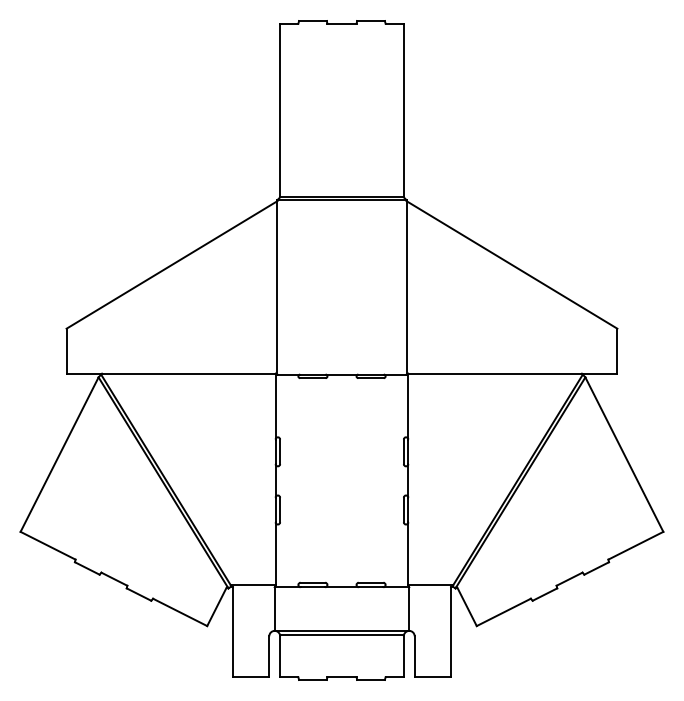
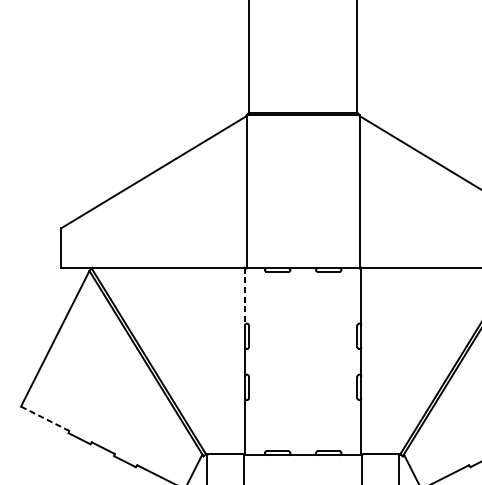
line: (275, 406) -> (244, 296), solid -> dashed
line: (48, 545) -> (45, 418), solid -> dashed

